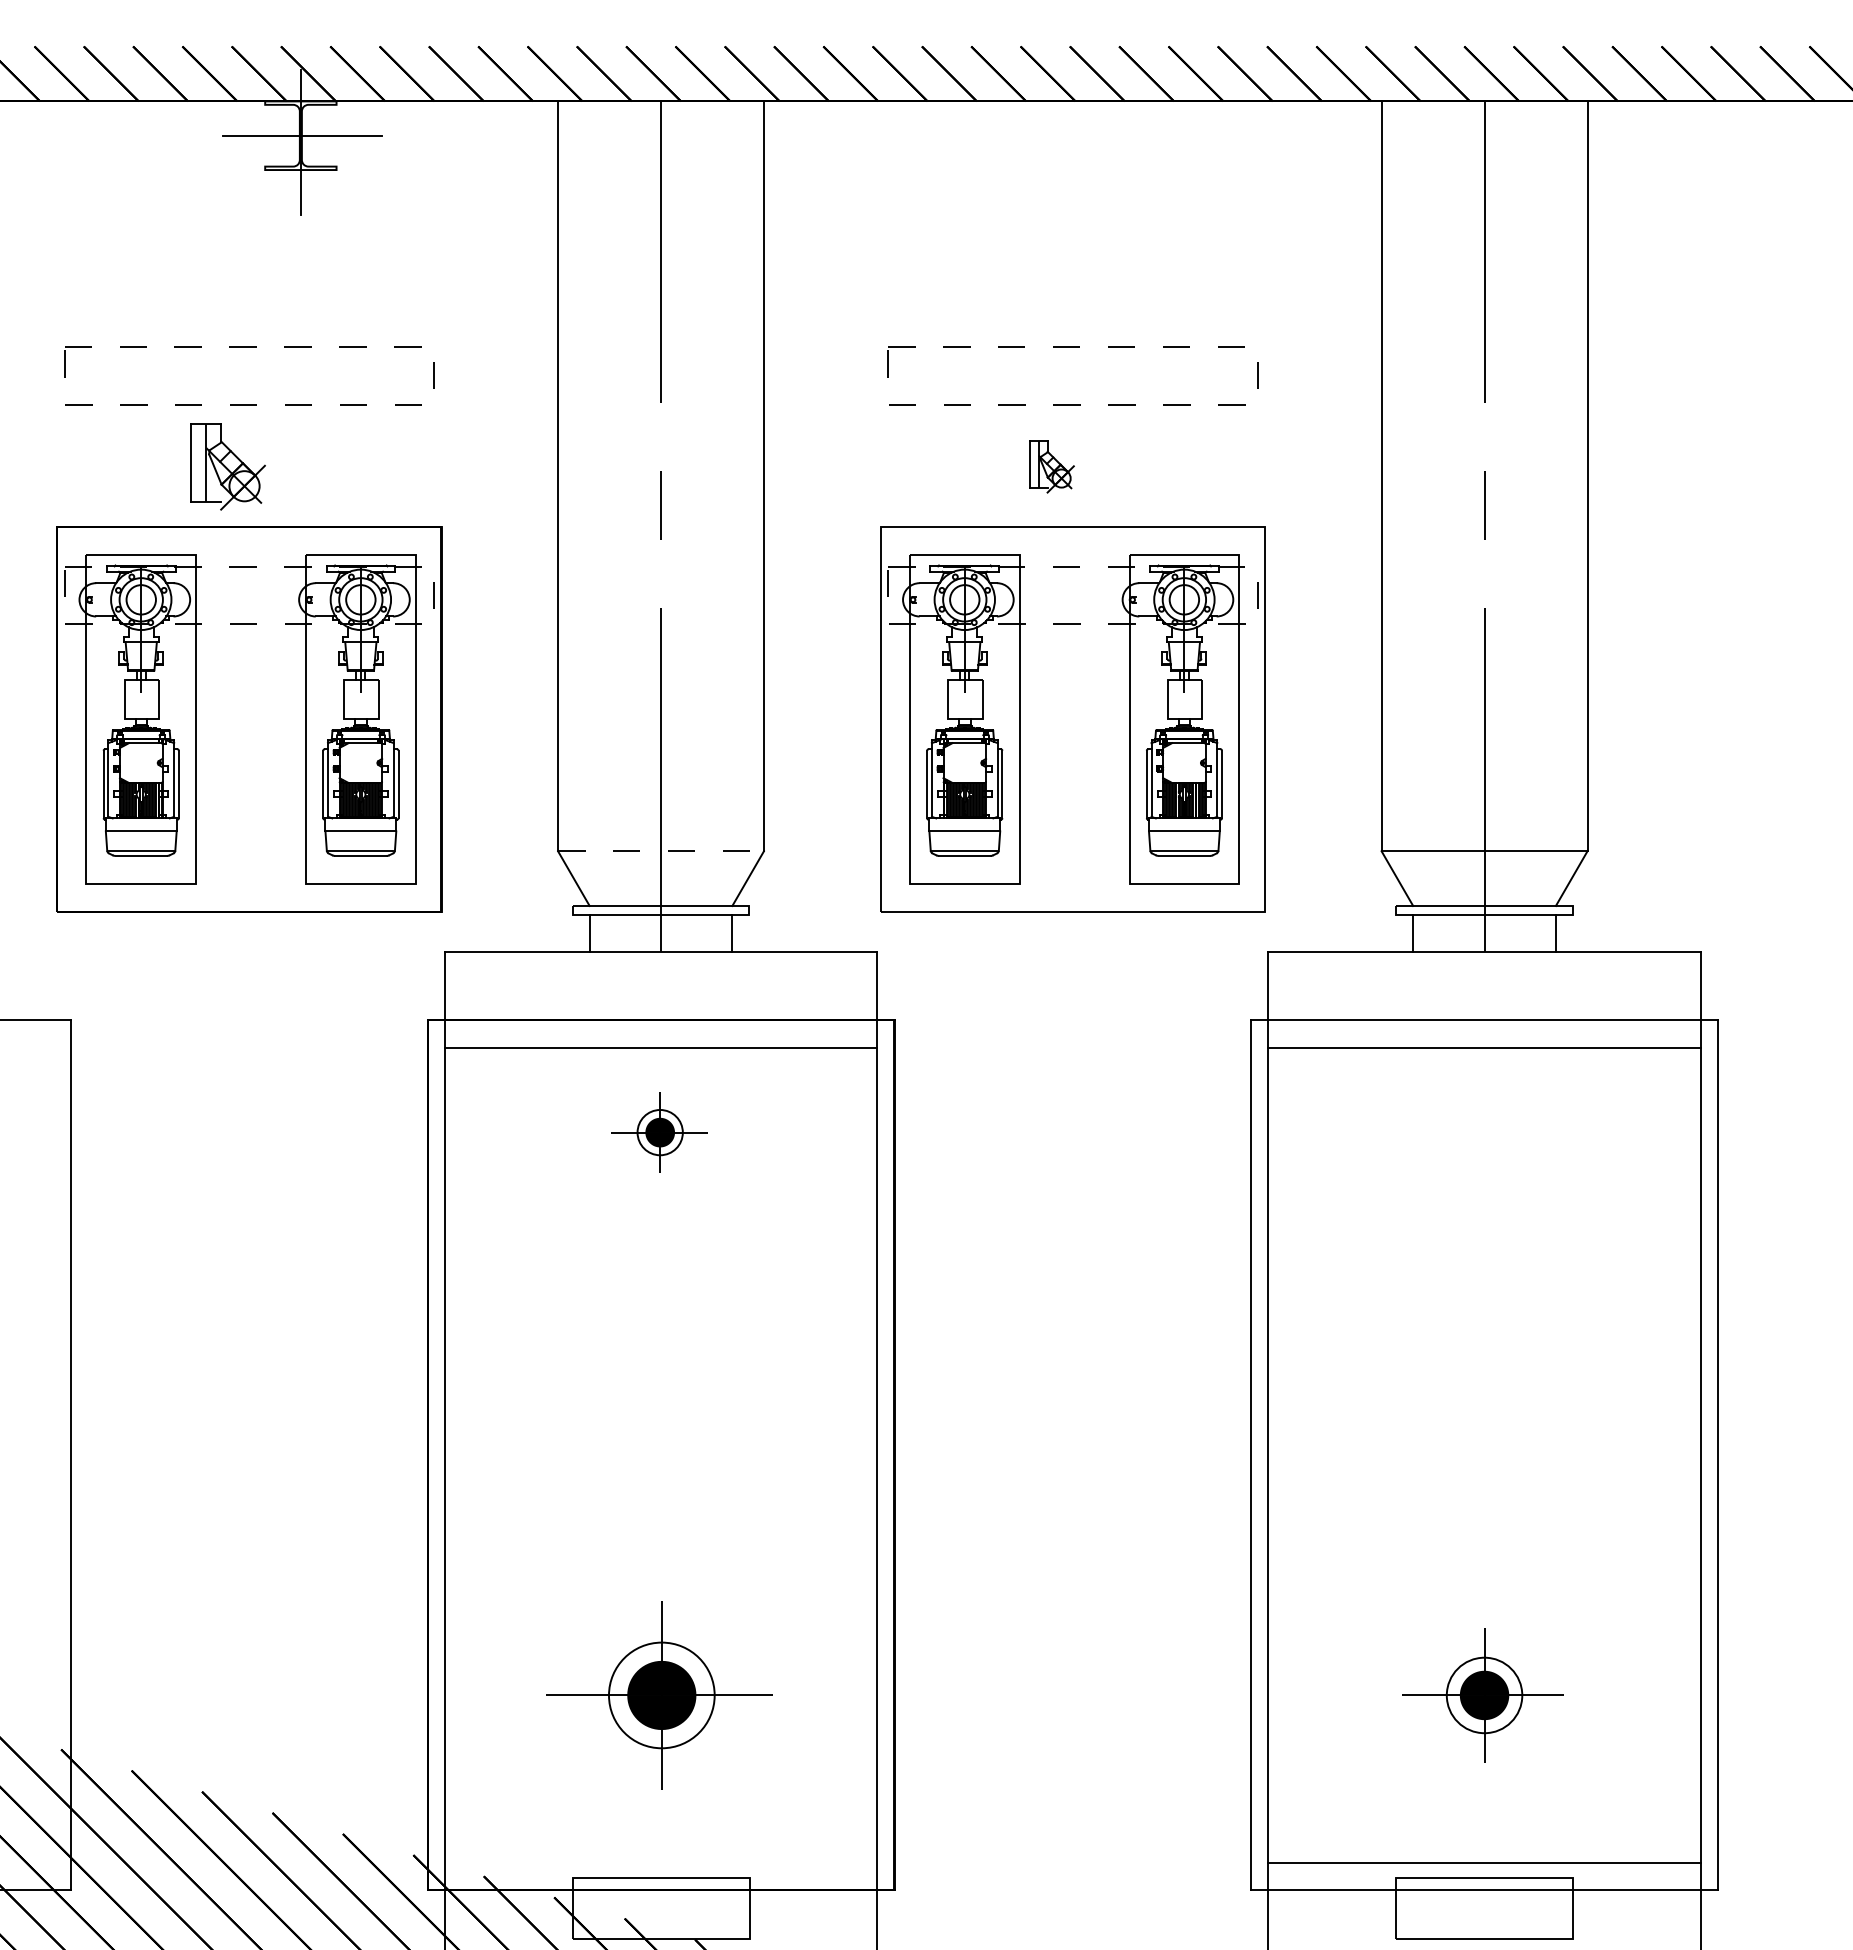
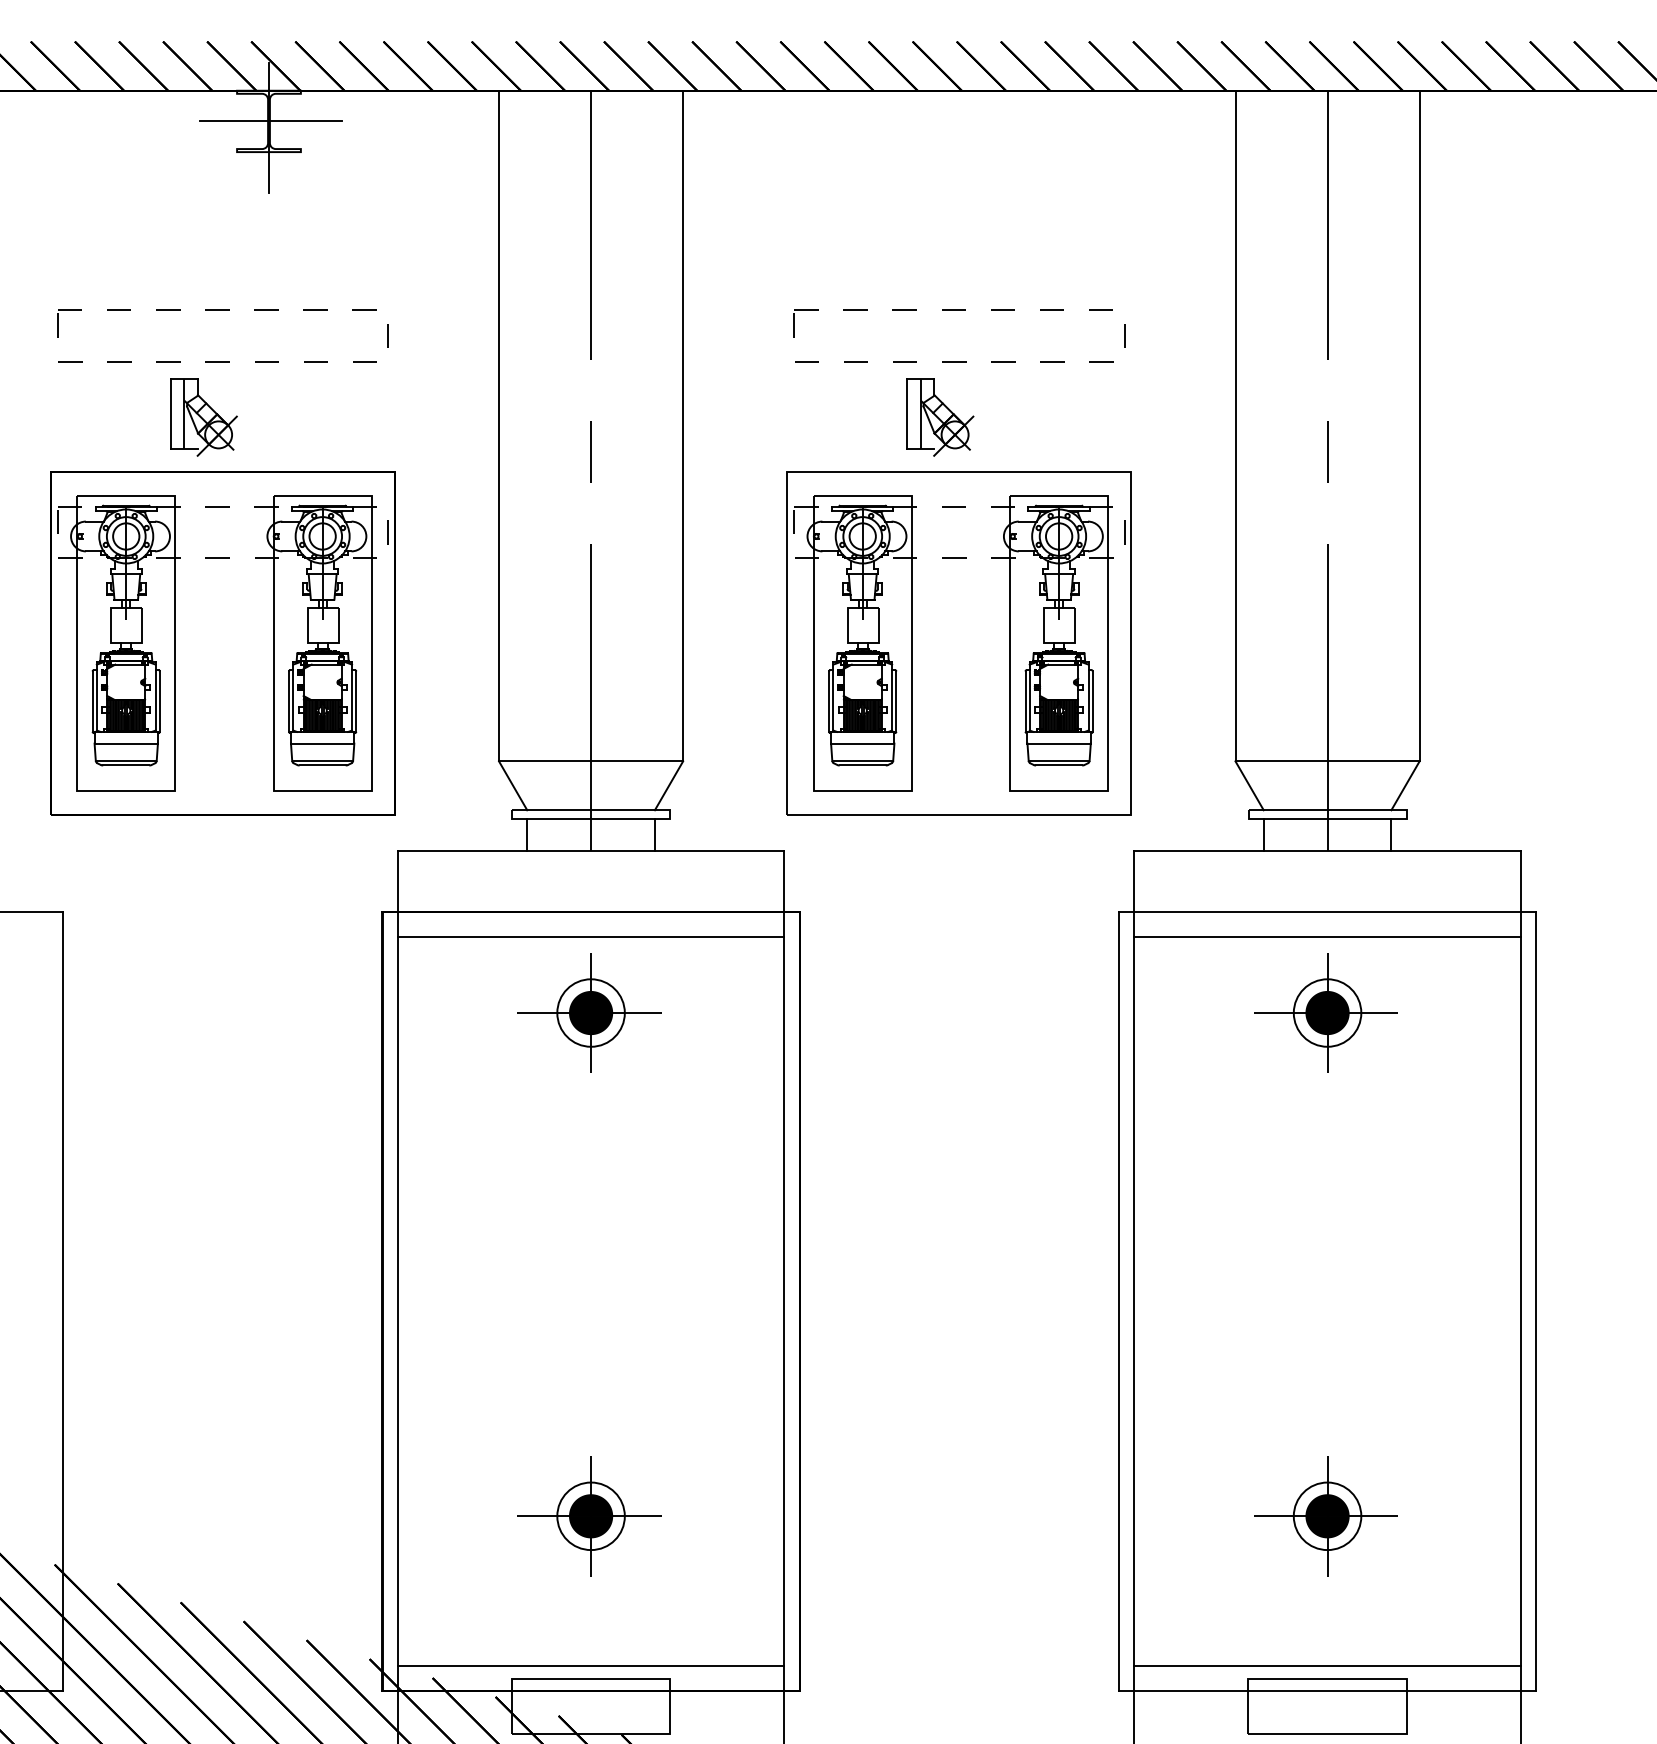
part: (1051, 466) -> (940, 417), size x1.67
line: (661, 851) -> (591, 761), dashed -> solid
part: (658, 1132) -> (588, 1012), size x1.67
part: (1482, 1132) -> (1325, 1012), added
part: (658, 1695) -> (588, 1516), size x0.71
line: (660, 1862) -> (590, 1665), added

